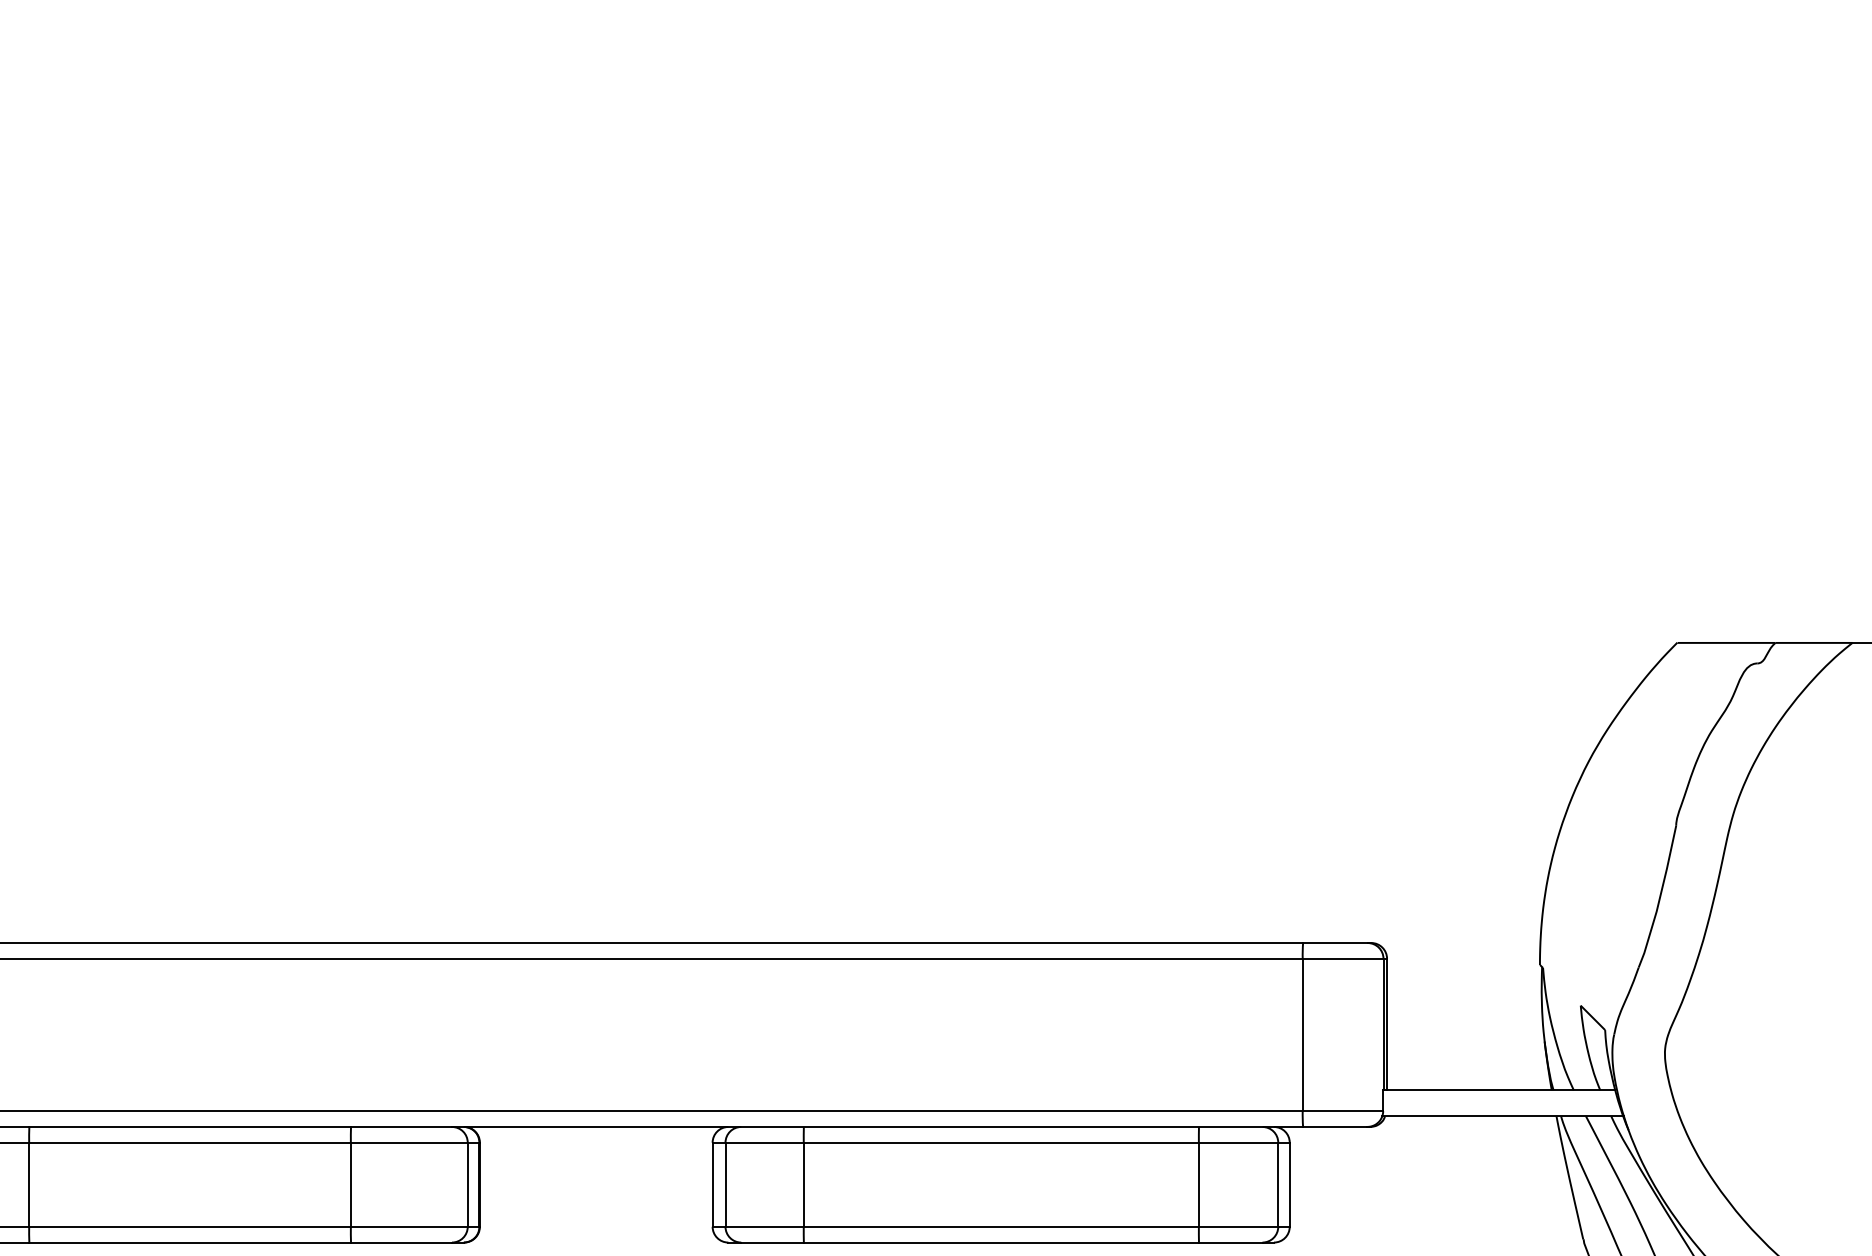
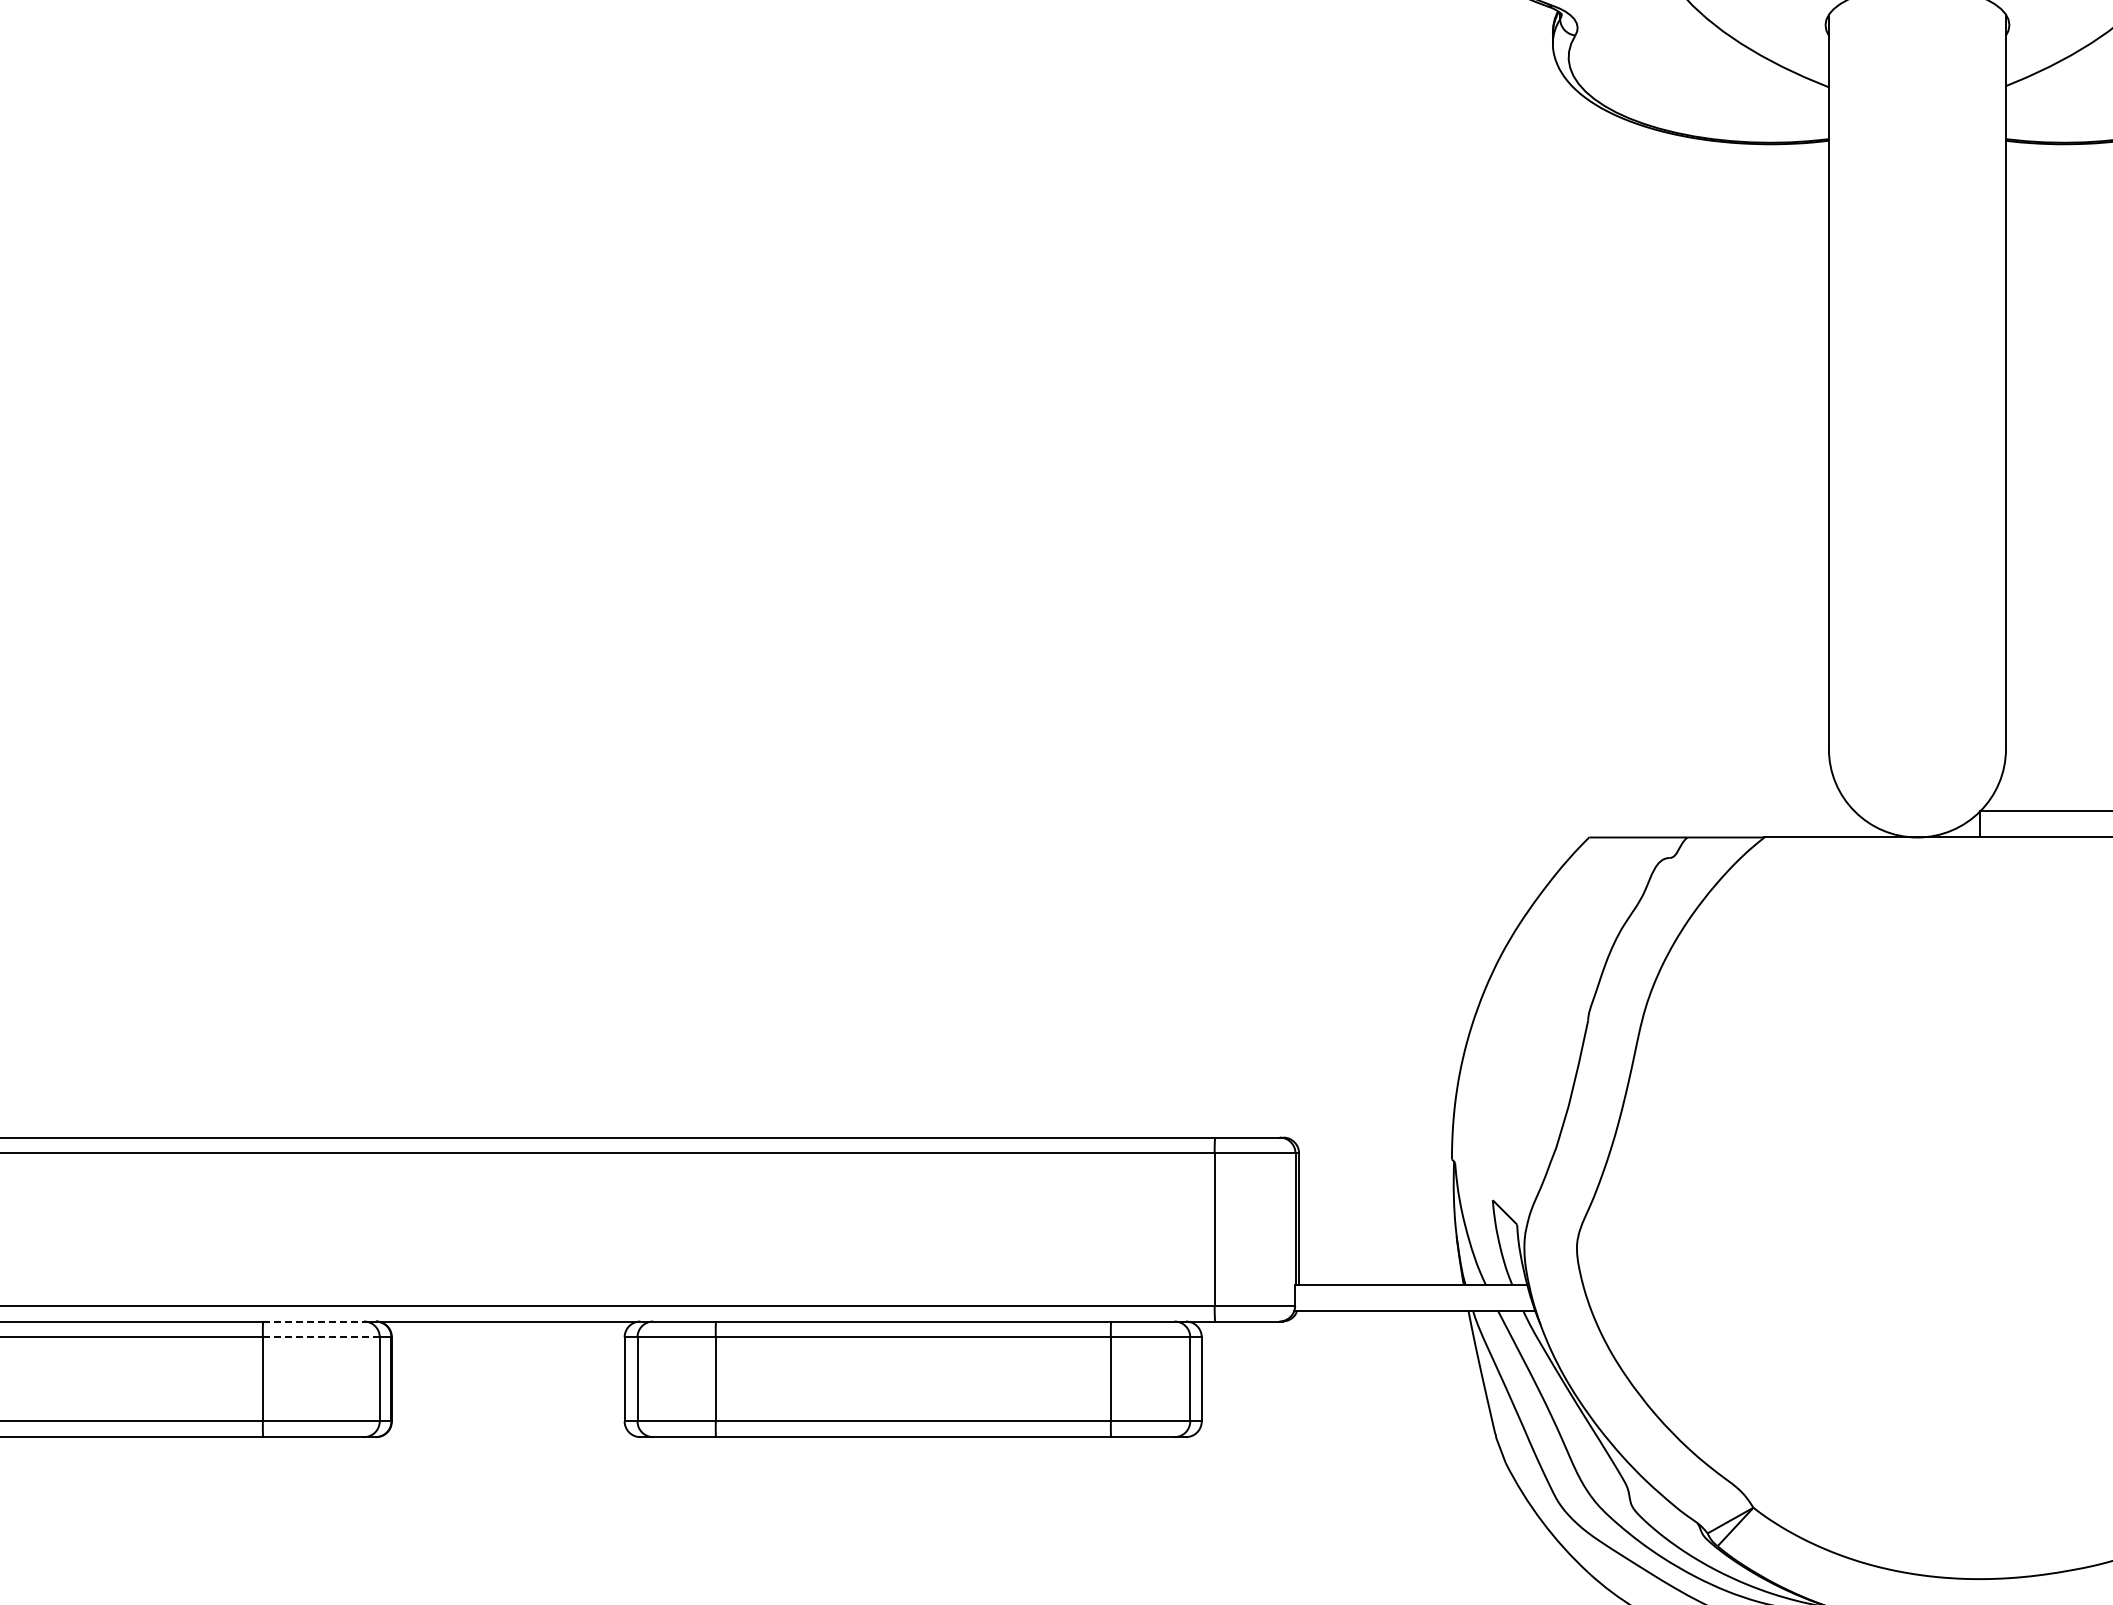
line: (402, 1126) -> (314, 1321), solid -> dashed
line: (408, 1142) -> (320, 1337), solid -> dashed

